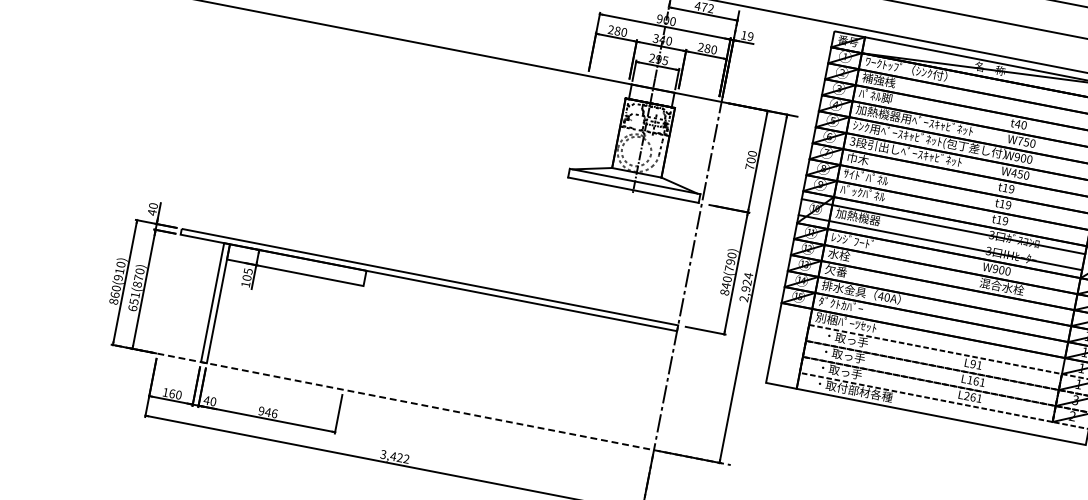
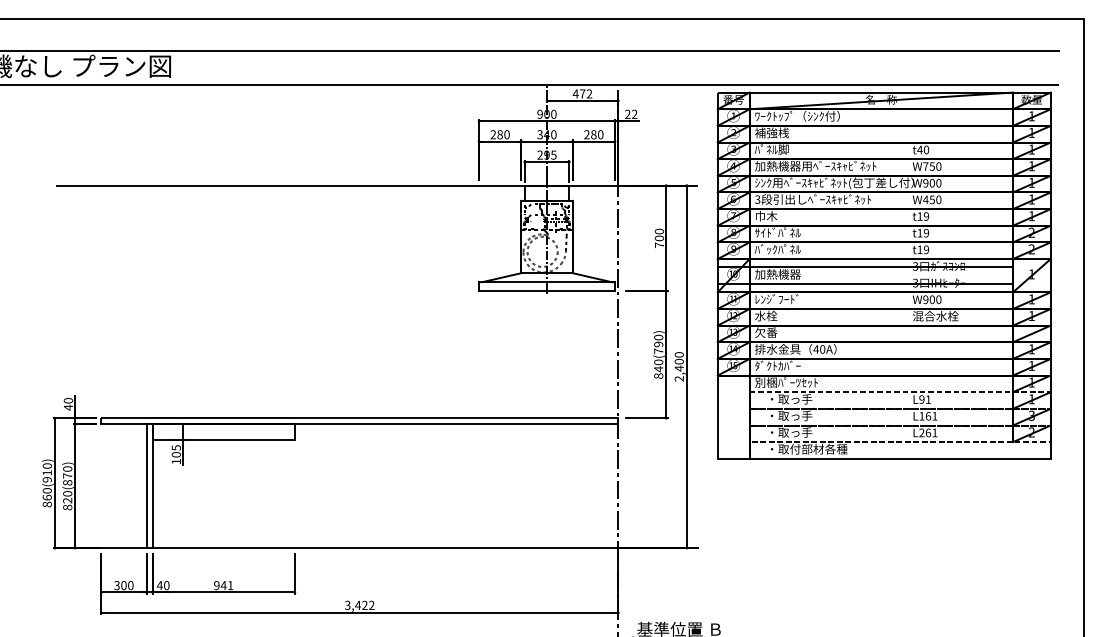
text: (747, 35) -> (631, 113), 19 -> 22
text: (746, 282) -> (678, 361), 2,924 -> 2,400
text: (133, 301) -> (67, 500), 651(870) -> 820(870)
text: (169, 393) -> (120, 585), 160 -> 300
line: (422, 405) -> (377, 548), dashed -> solid
text: (274, 413) -> (230, 585), 946 -> 941

